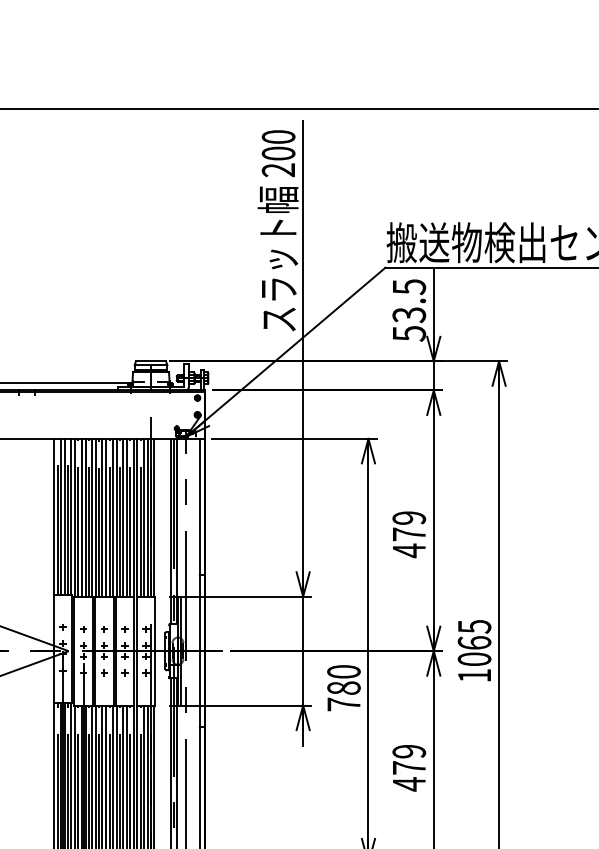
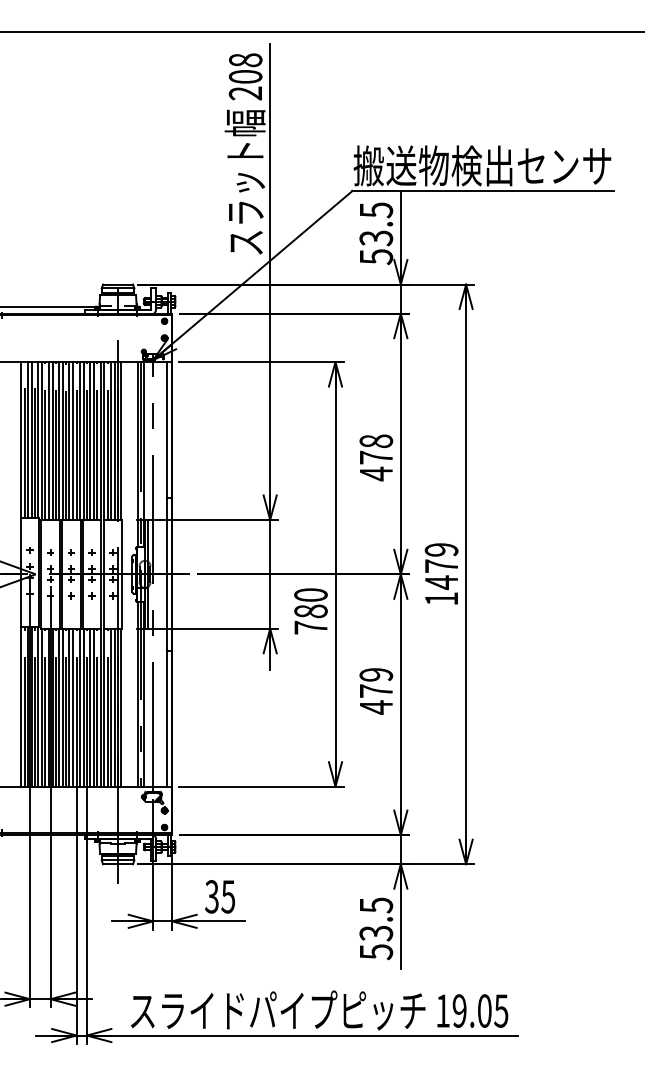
text: (278, 137) -> (245, 60), 200 -> 208
text: (409, 518) -> (376, 441), 479 -> 478
text: (474, 643) -> (441, 566), 1065 -> 1479

